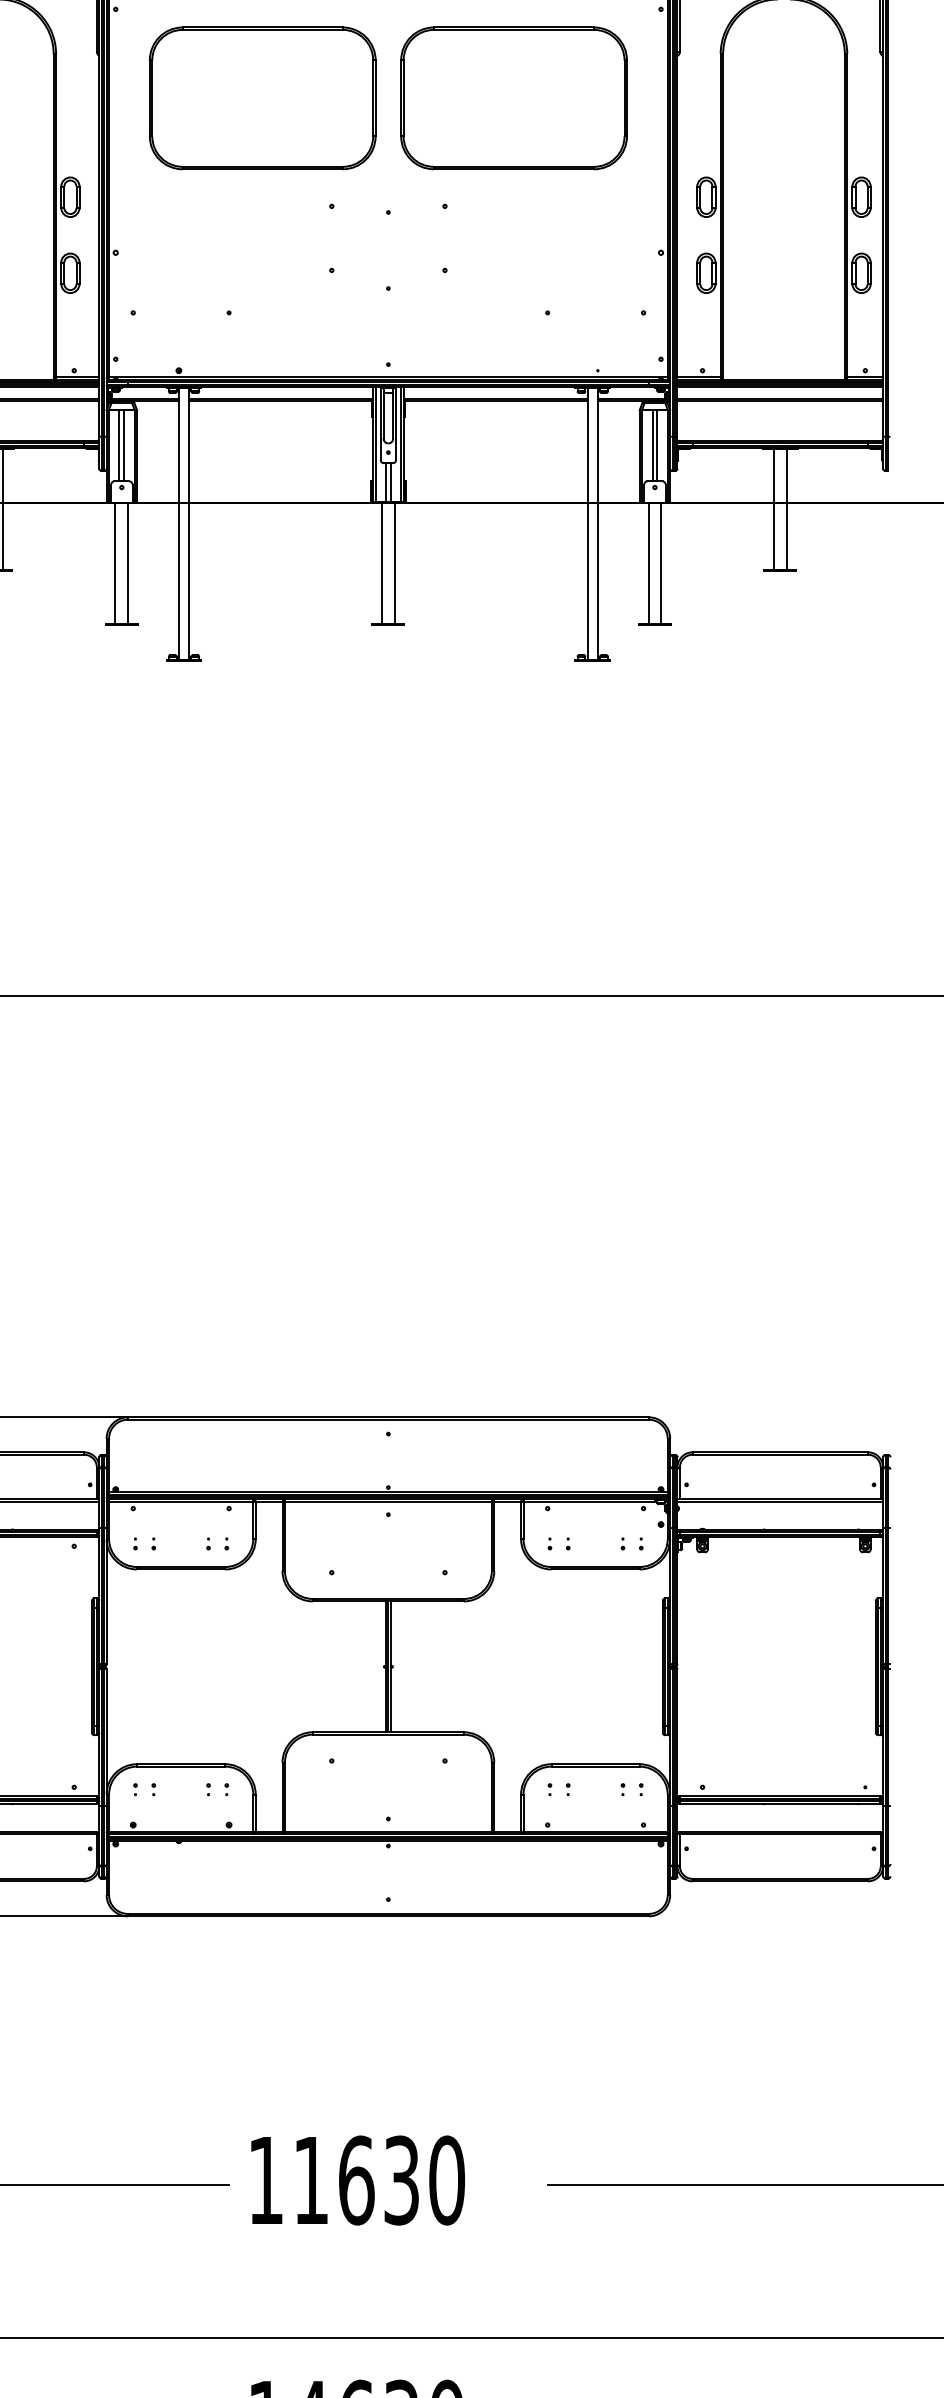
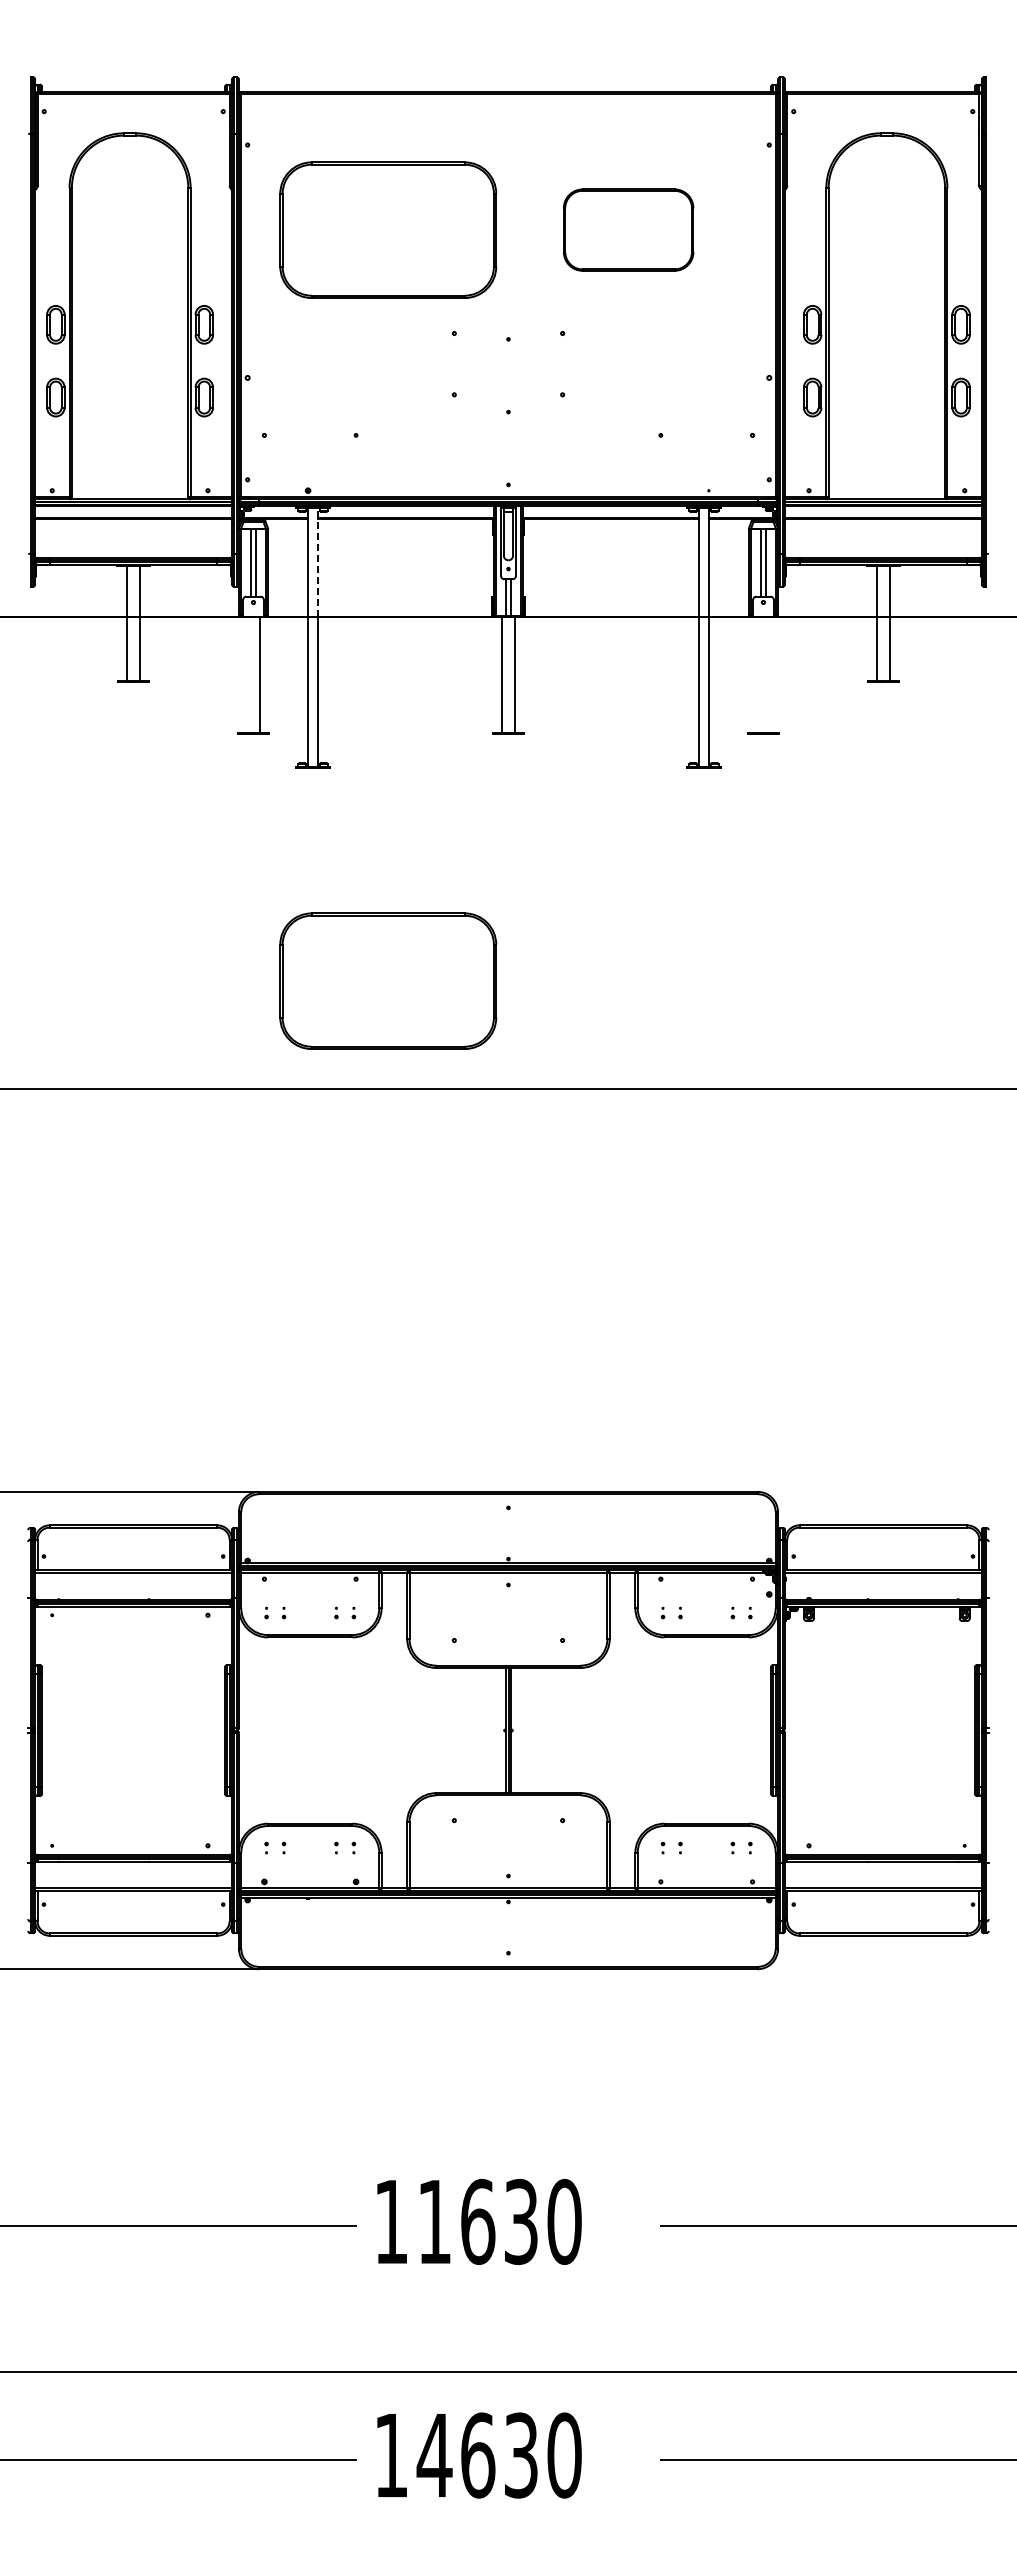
part: (513, 97) -> (628, 229), size x0.6
line: (188, 445) -> (317, 562), solid -> dashed
line: (115, 563) -> (247, 675), removed
line: (648, 563) -> (757, 675), removed
line: (661, 563) -> (769, 675), removed
part: (262, 882) -> (388, 980), added

